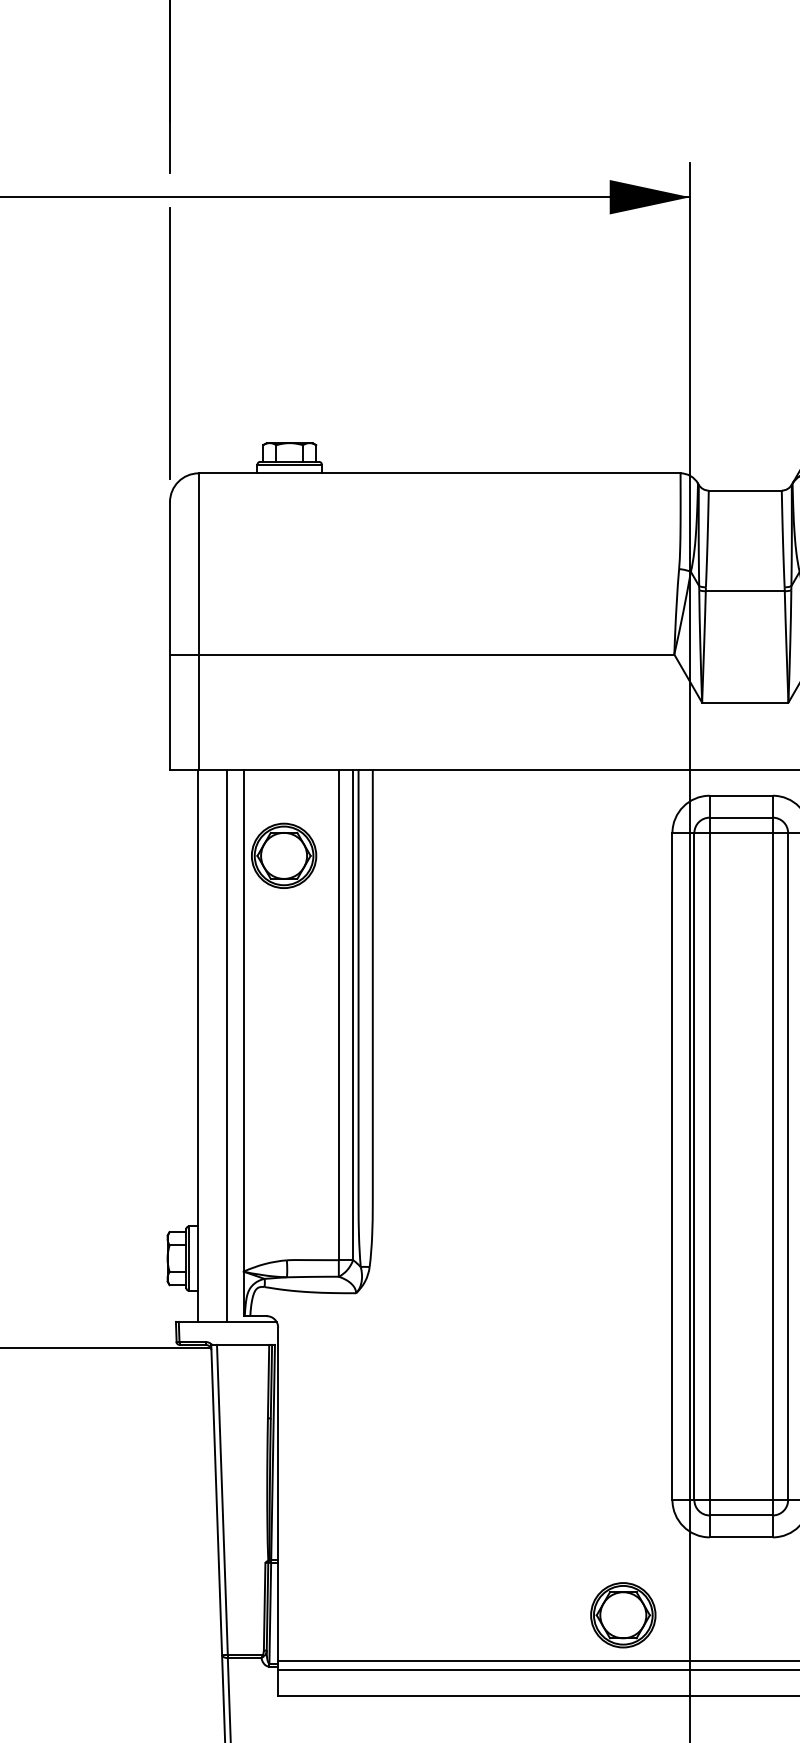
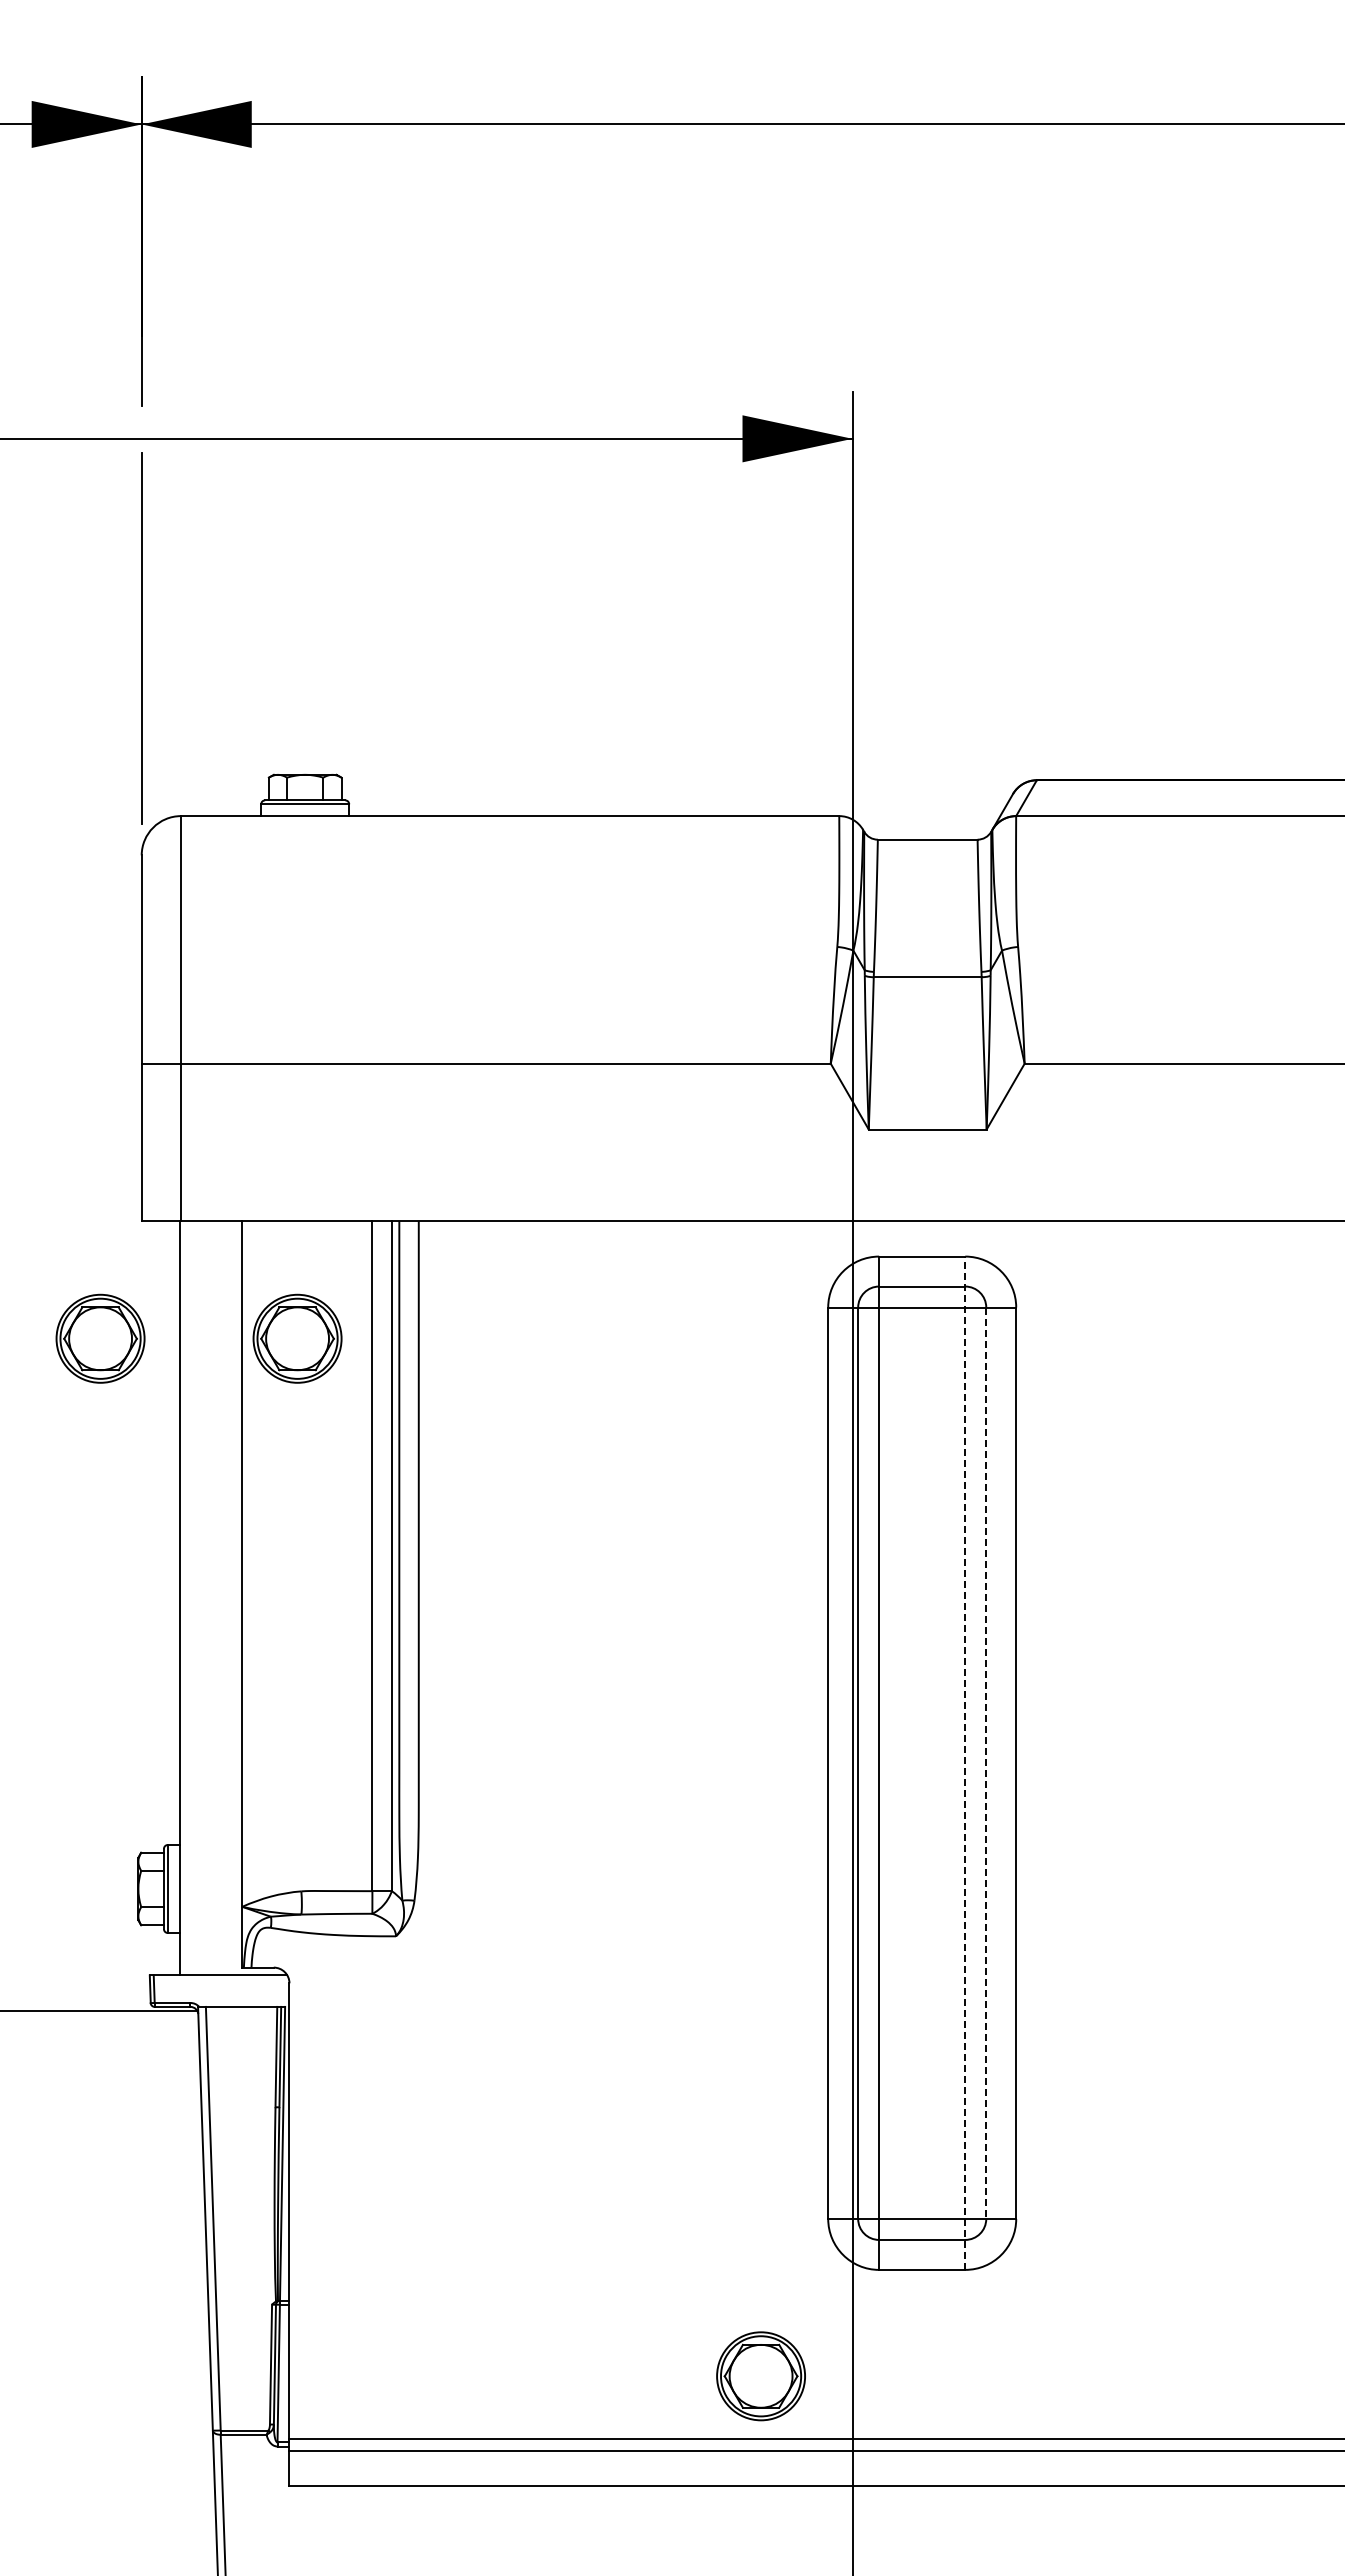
part: (139, 855) -> (100, 1338), added
line: (226, 1045) -> (218, 1597), removed
line: (772, 1166) -> (965, 1763), solid -> dashed
line: (788, 1166) -> (986, 1763), solid -> dashed

